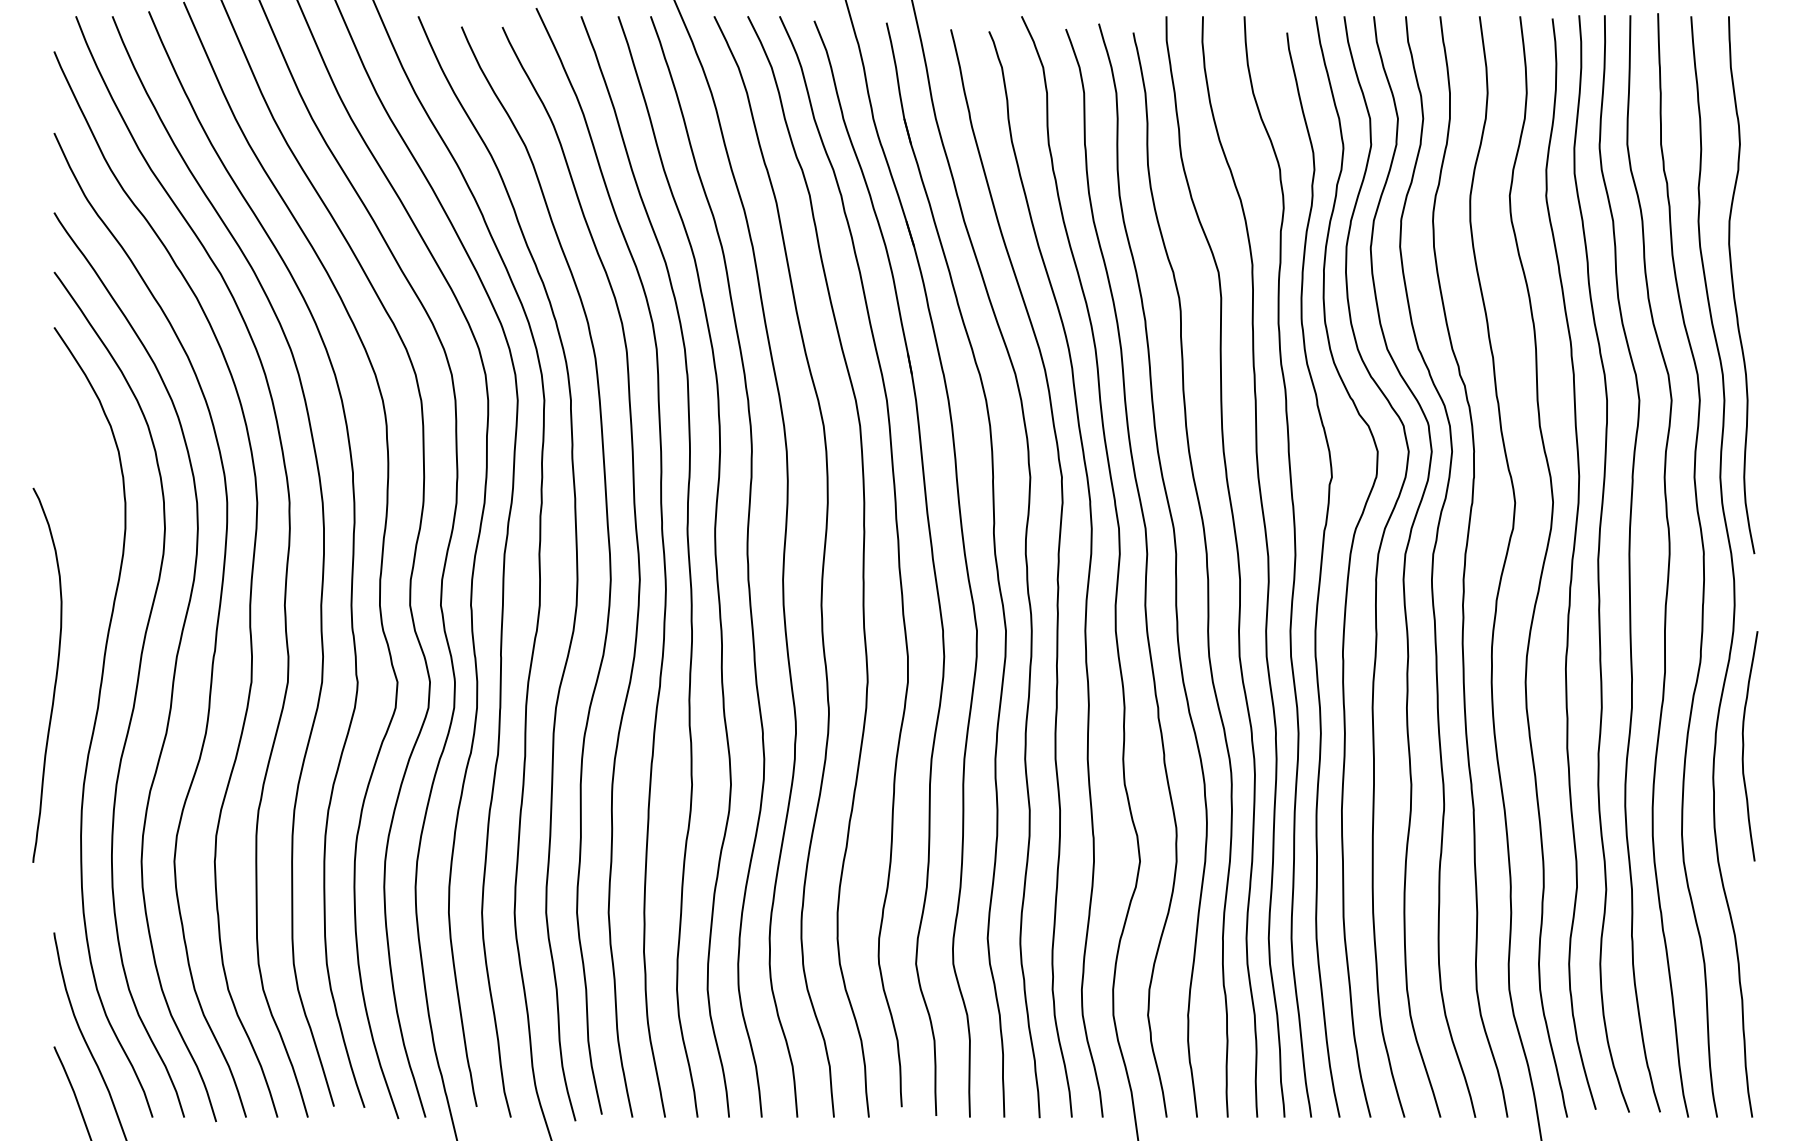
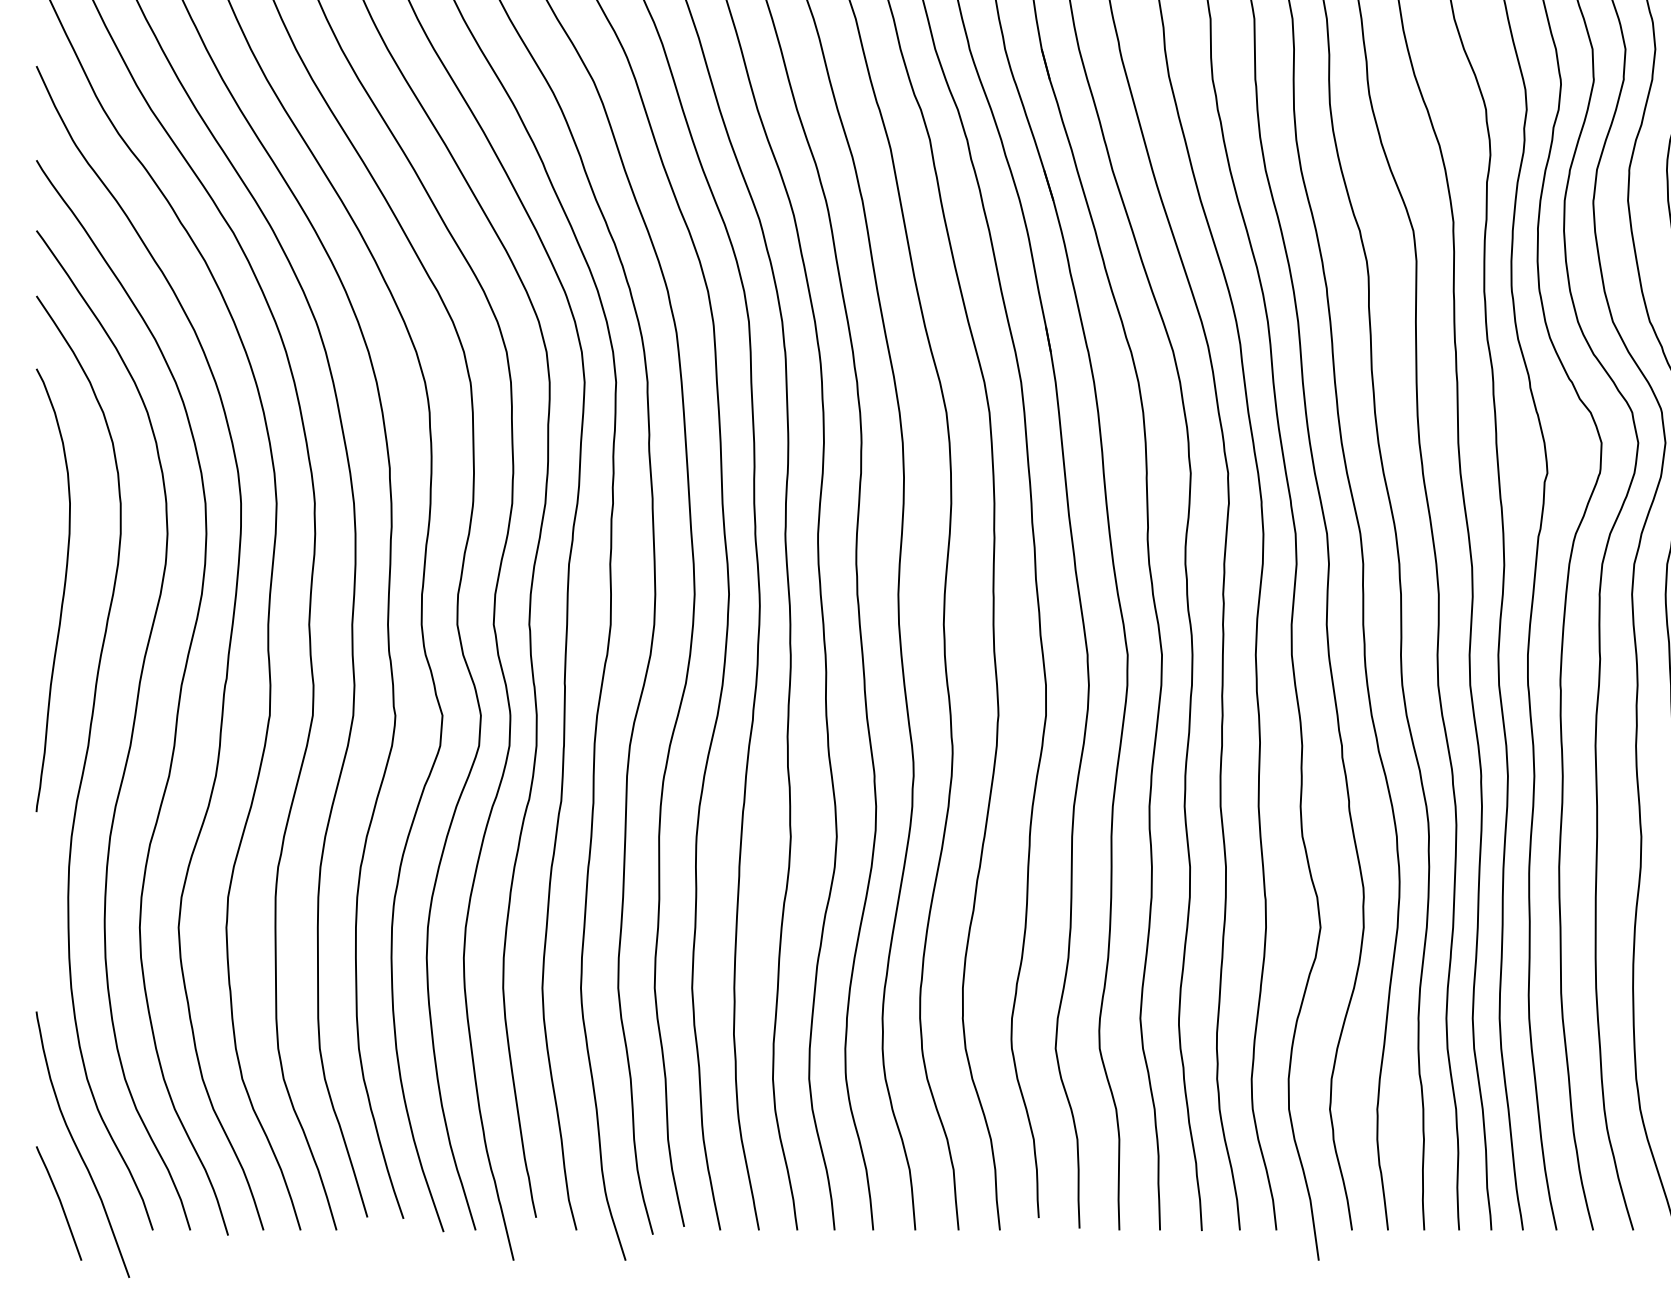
curve: (55, 674) -> (62, 589), moved

